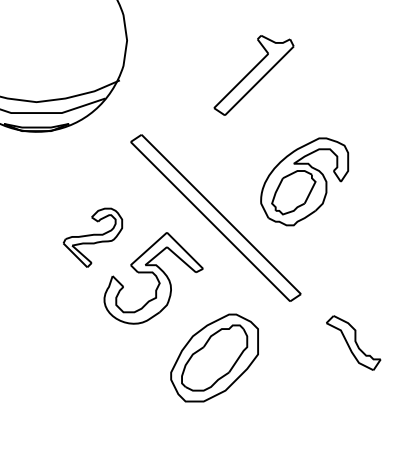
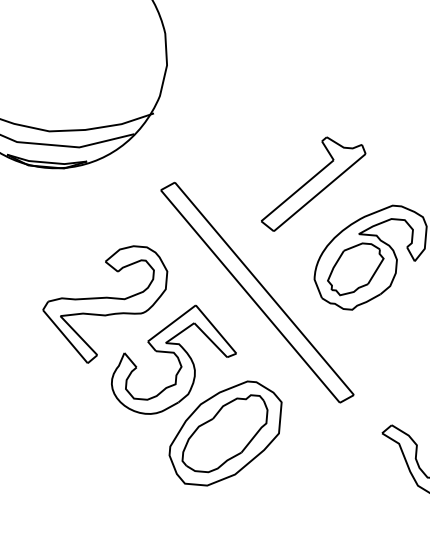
part: (253, 75) -> (313, 185), moved
part: (92, 237) -> (103, 303), size x1.67
part: (214, 357) -> (225, 432), moved

